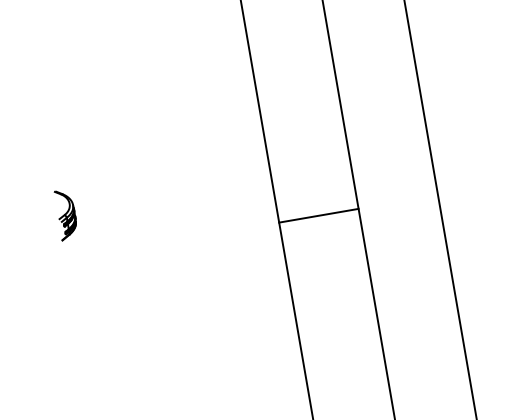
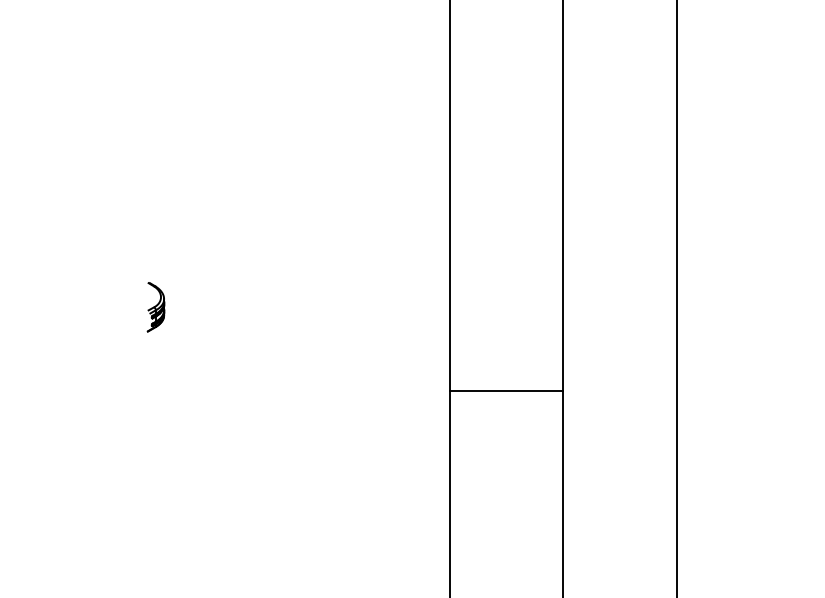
part: (66, 215) -> (155, 307), size x0.7
line: (318, 216) -> (506, 391), moved

